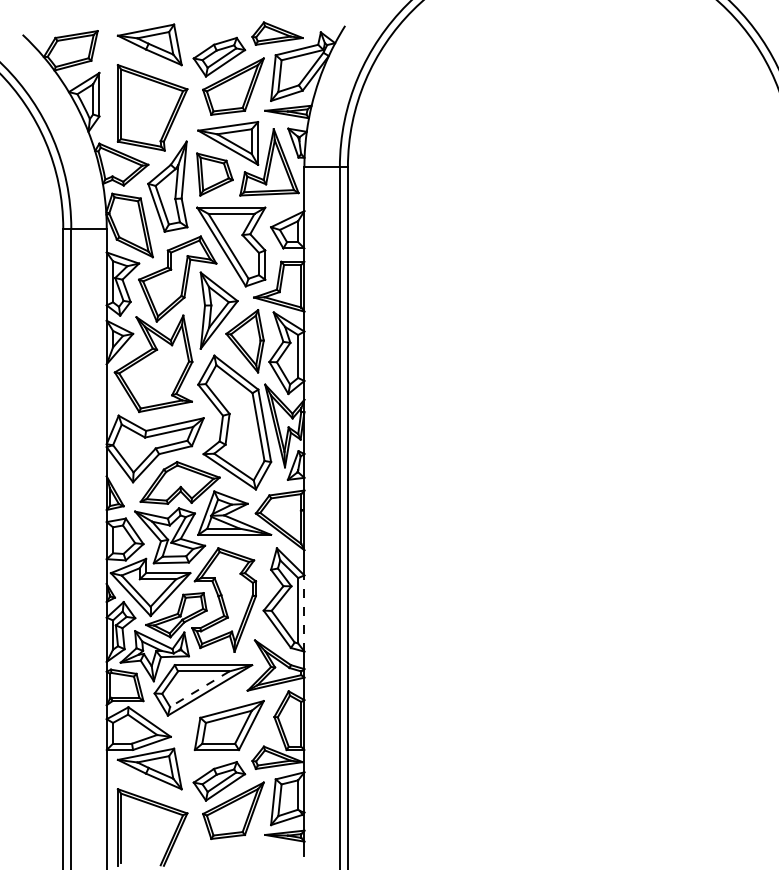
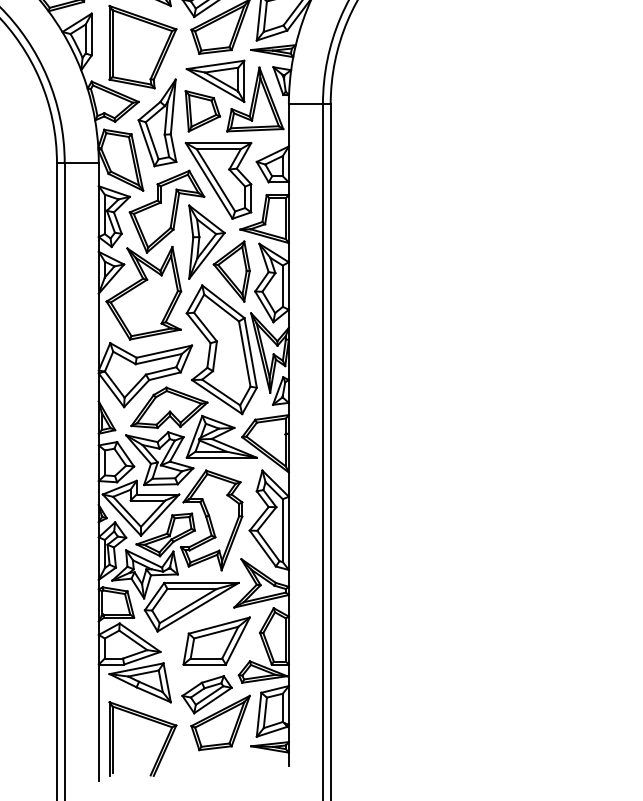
line: (304, 613) -> (288, 533), dashed -> solid
line: (199, 689) -> (187, 606), dashed -> solid

